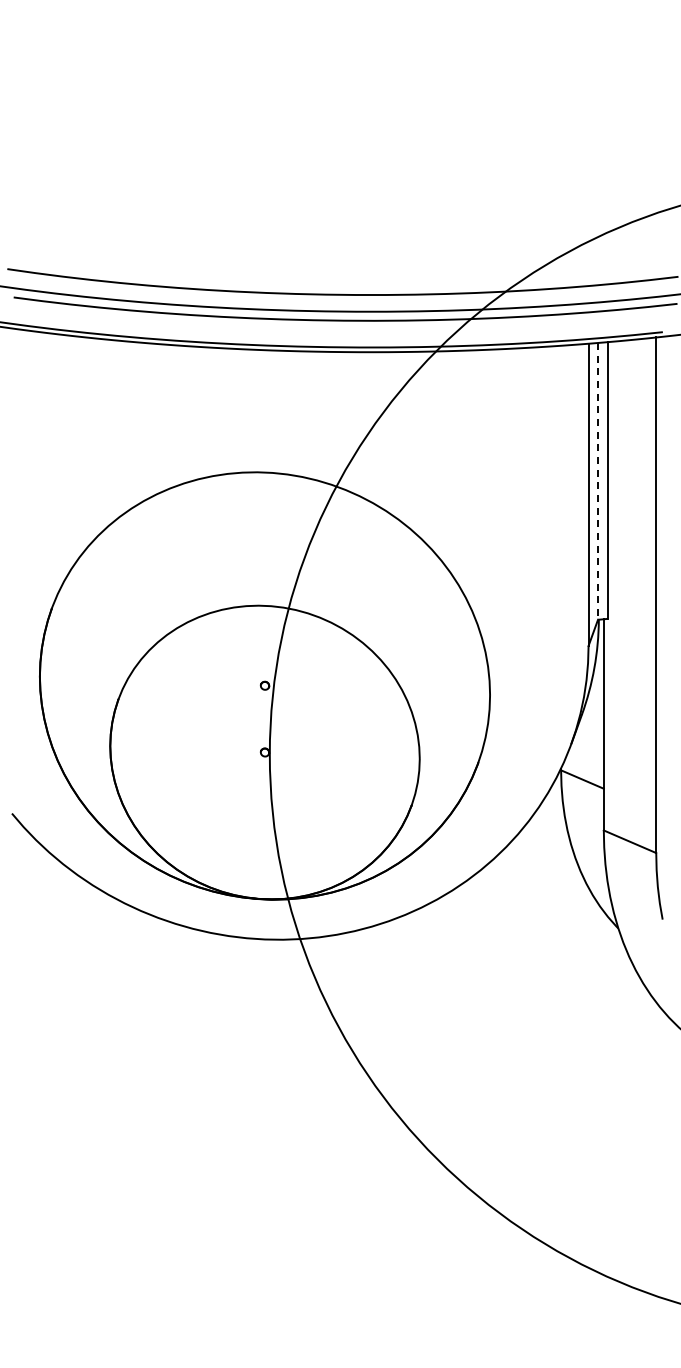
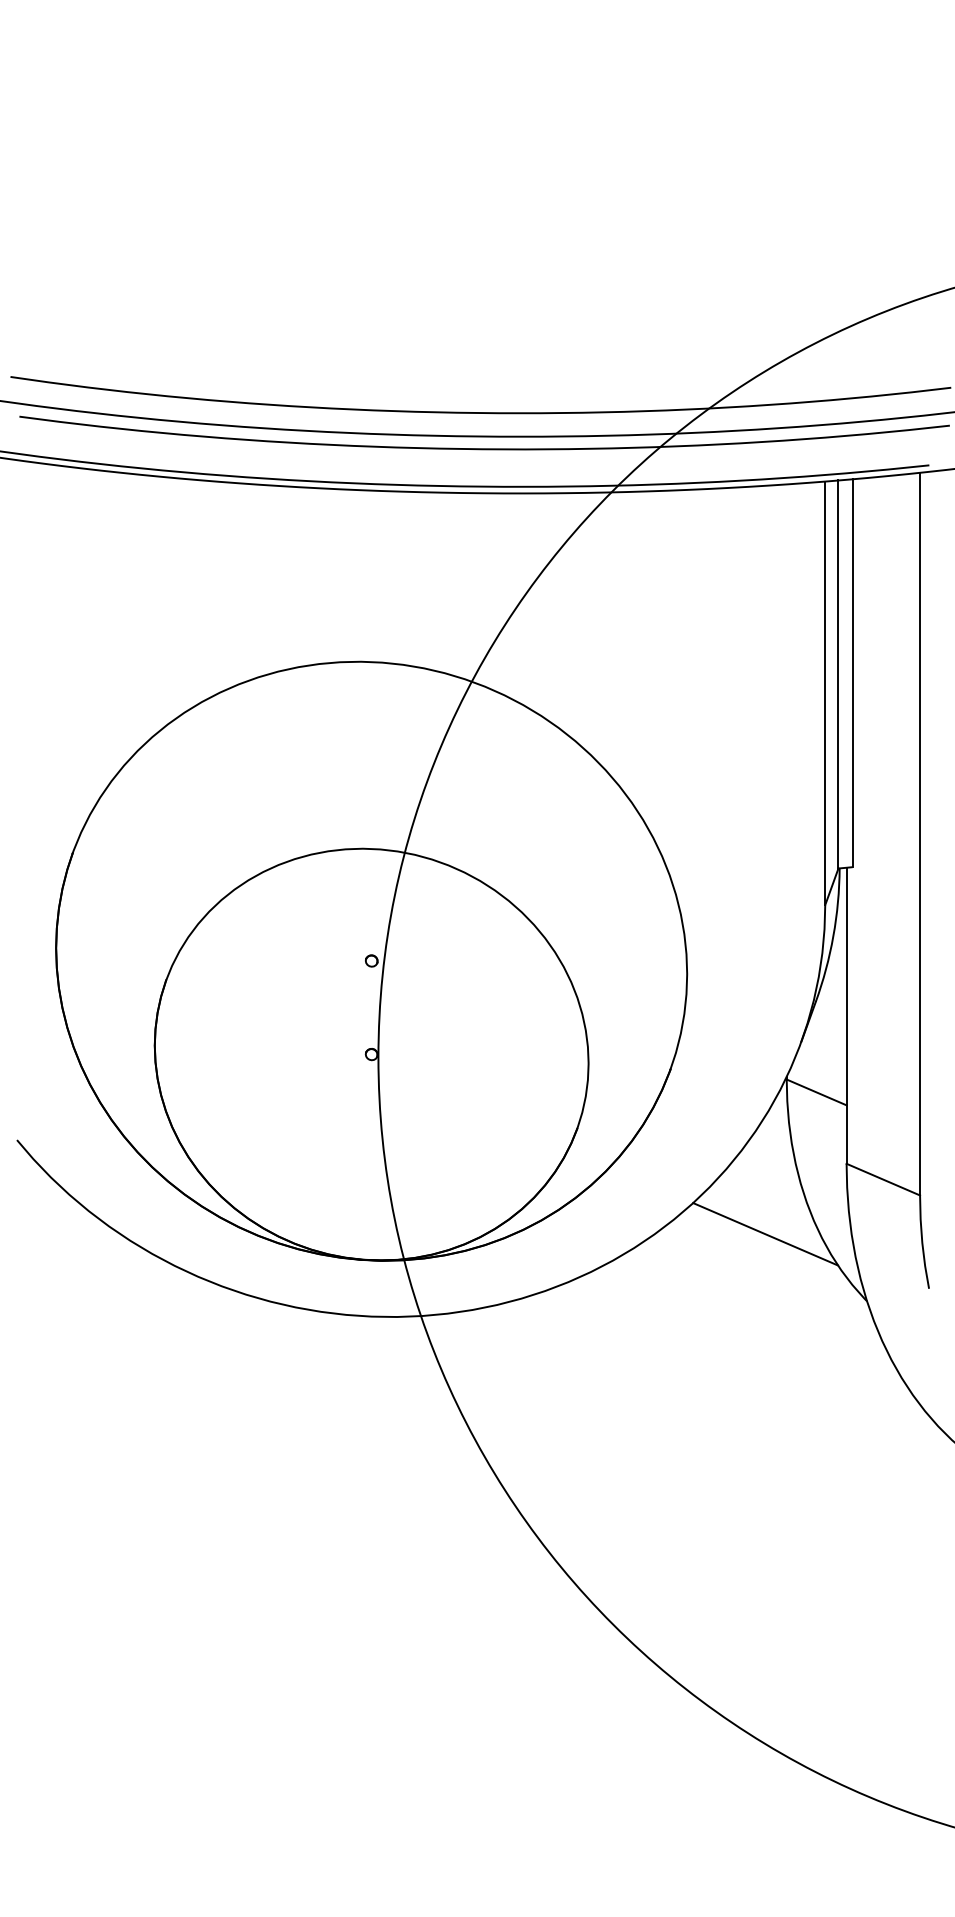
line: (598, 481) -> (839, 674), dashed -> solid
line: (545, 880) -> (764, 1233), added

